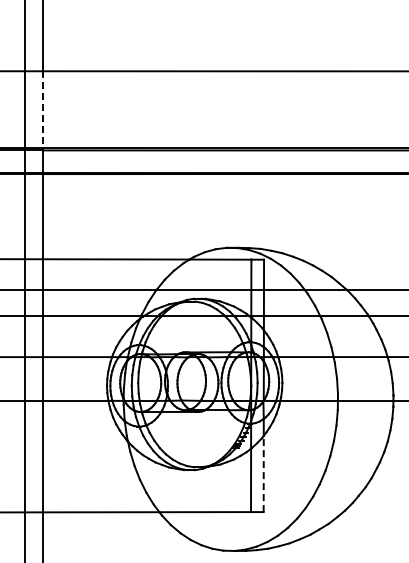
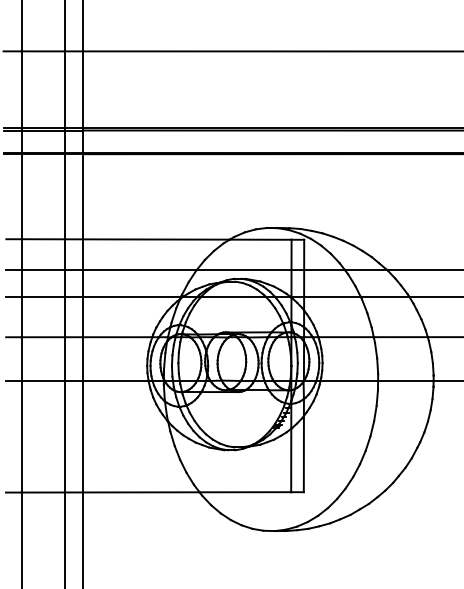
line: (43, 110) -> (83, 90), dashed -> solid
line: (263, 473) -> (303, 453), dashed -> solid

